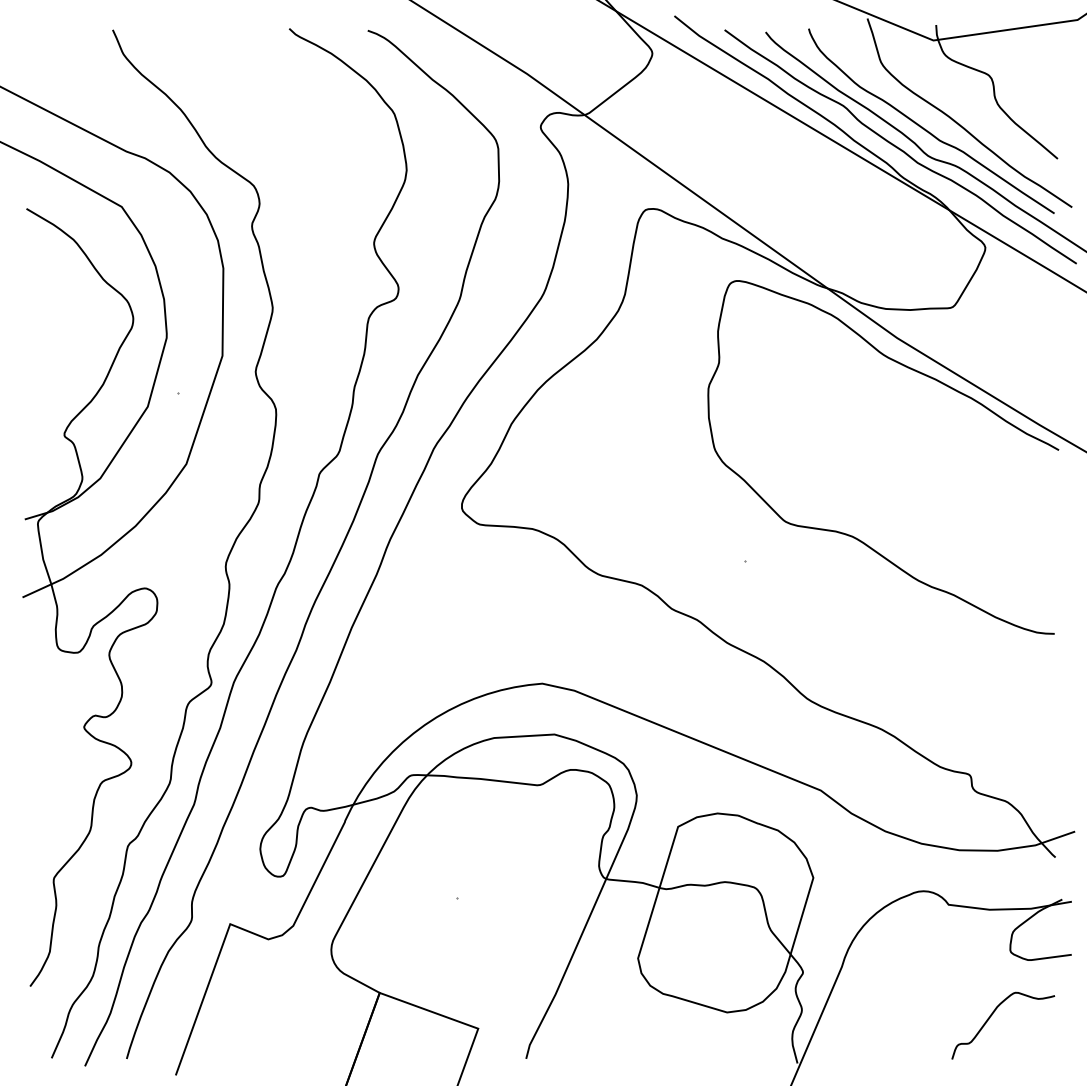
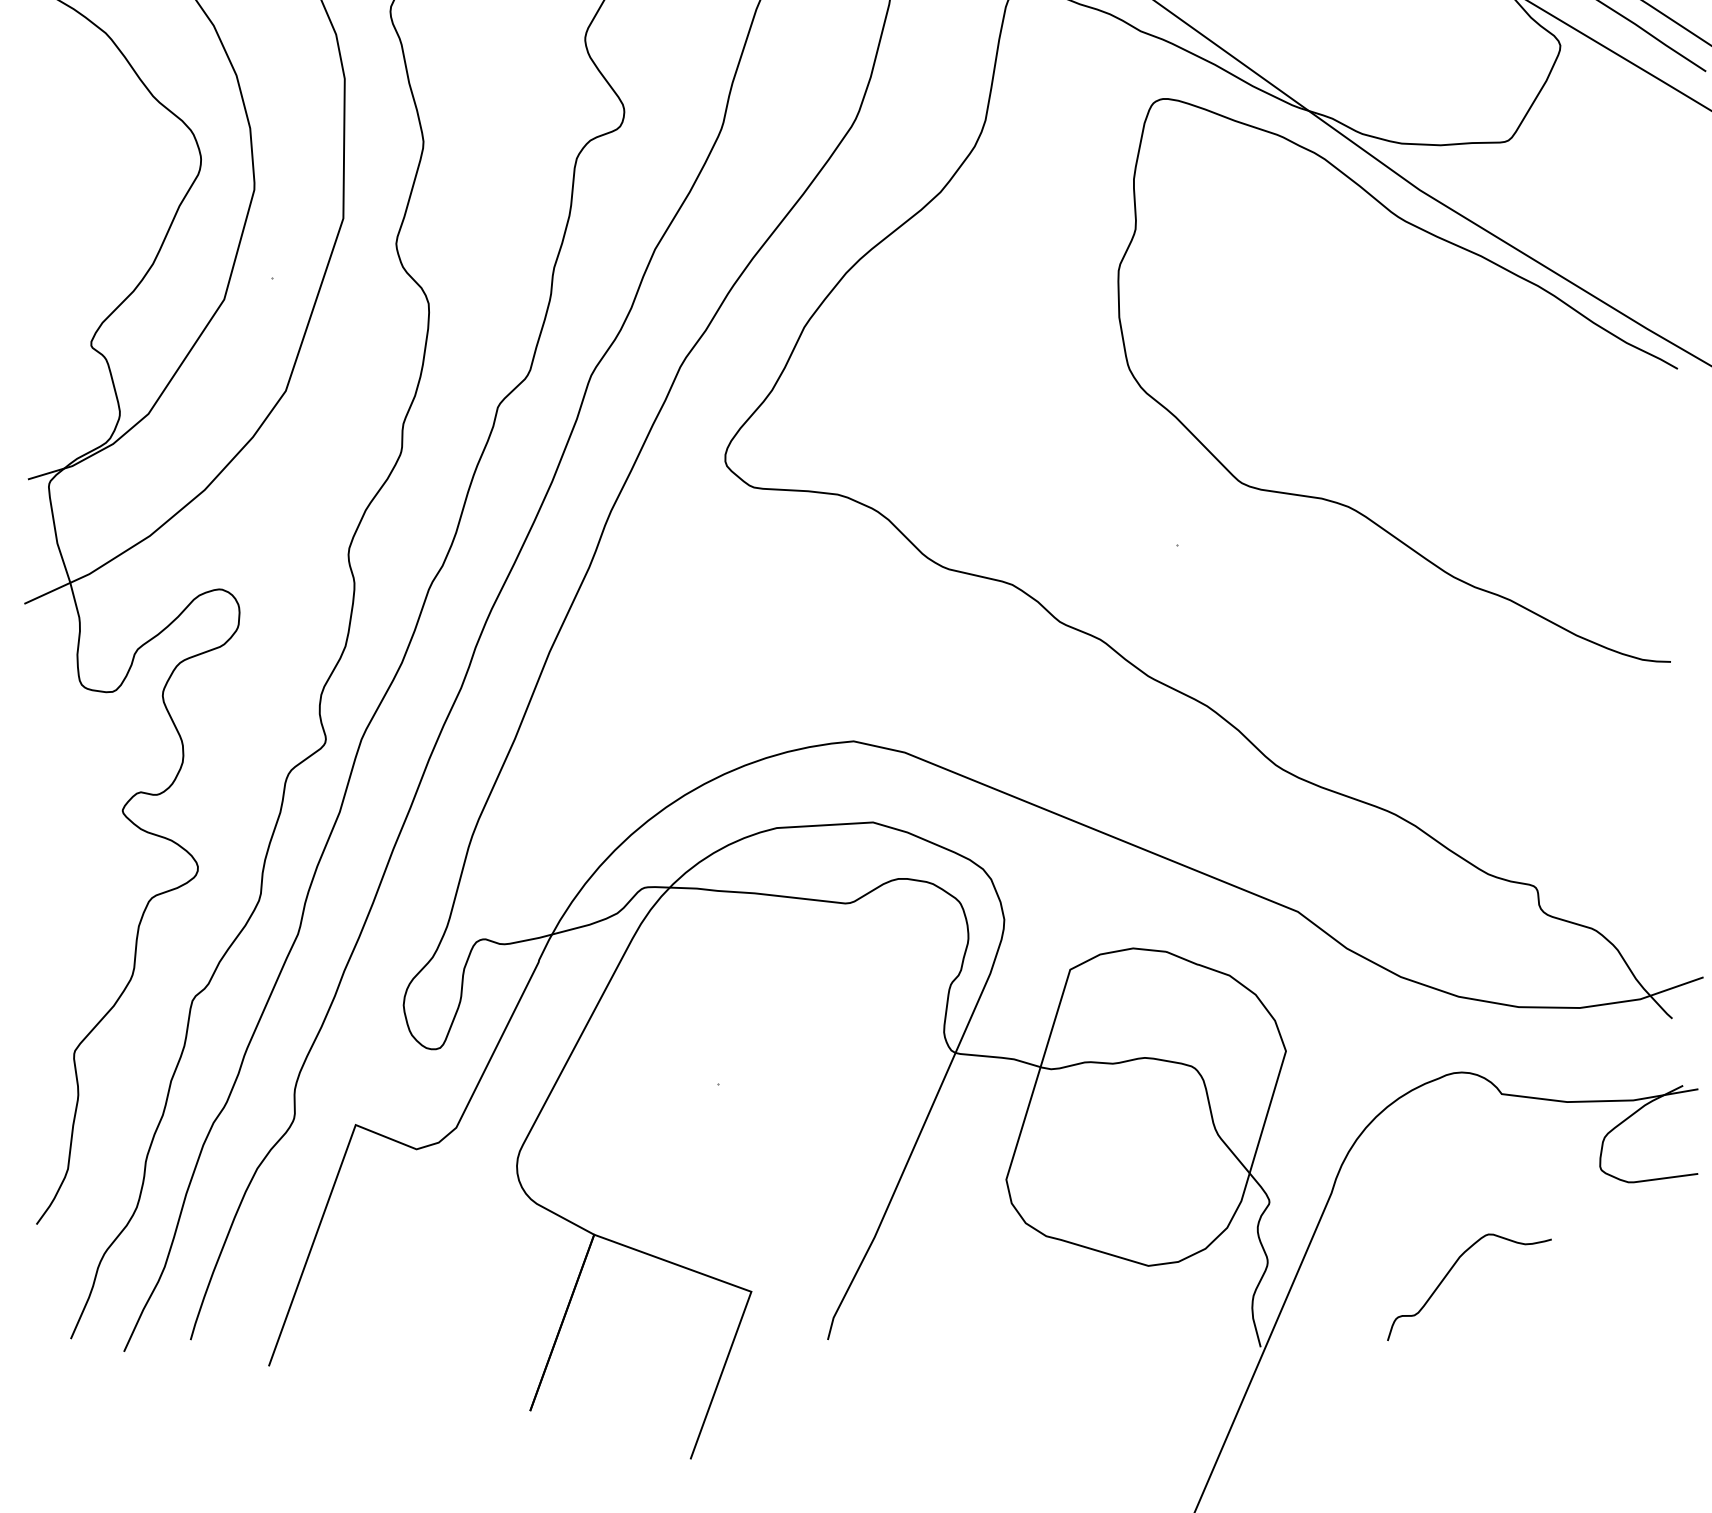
curve: (992, 1015) -> (1452, 1270), moved

